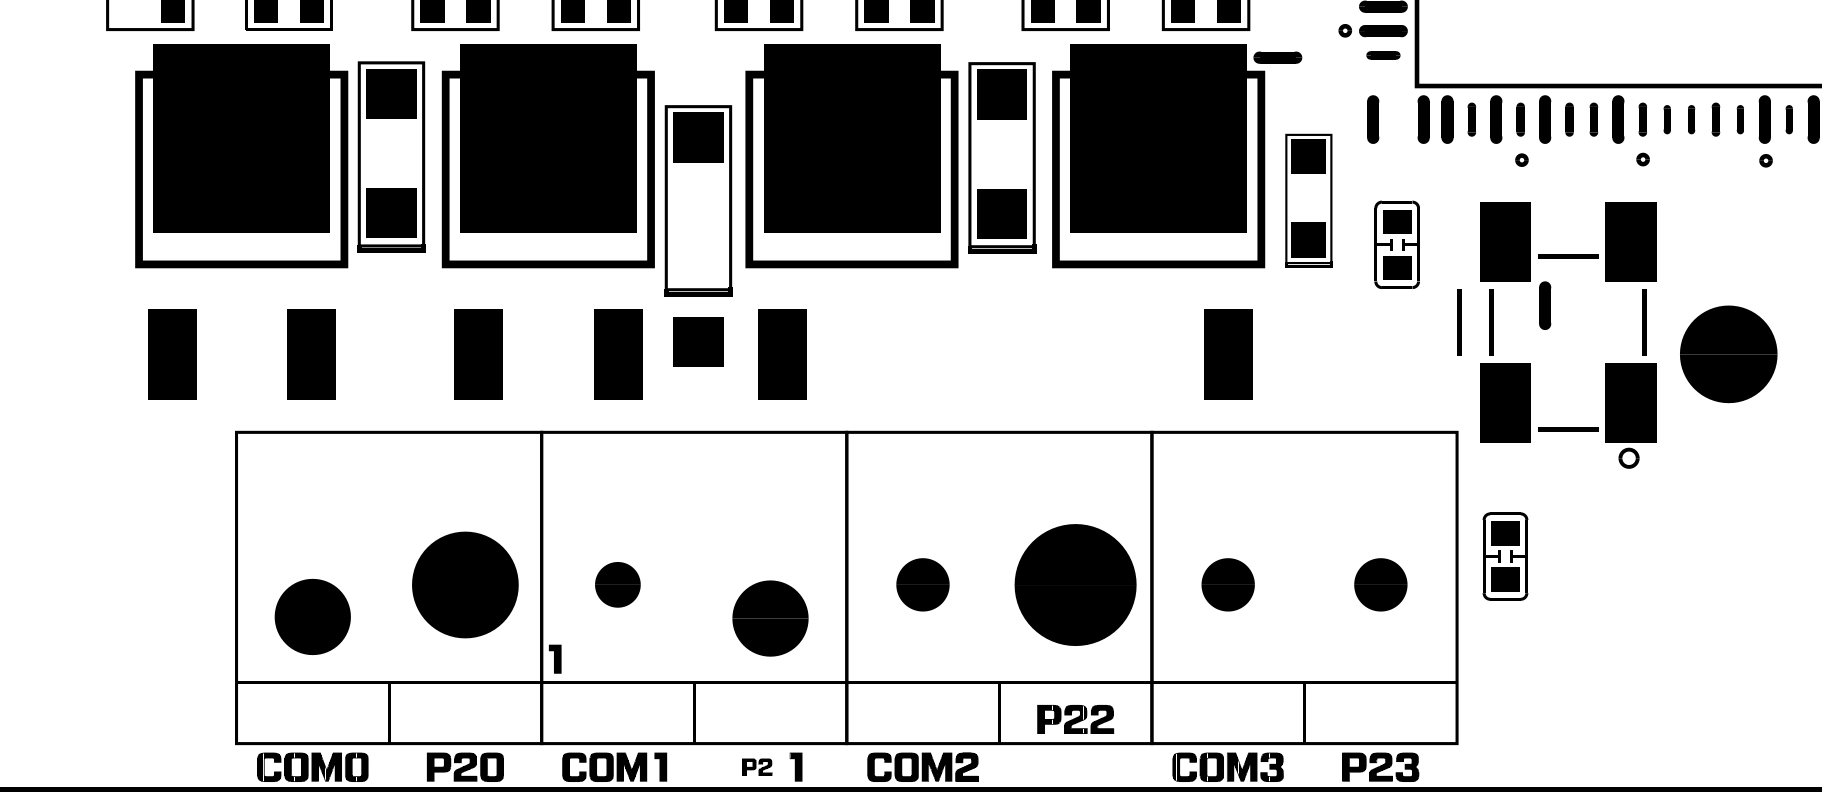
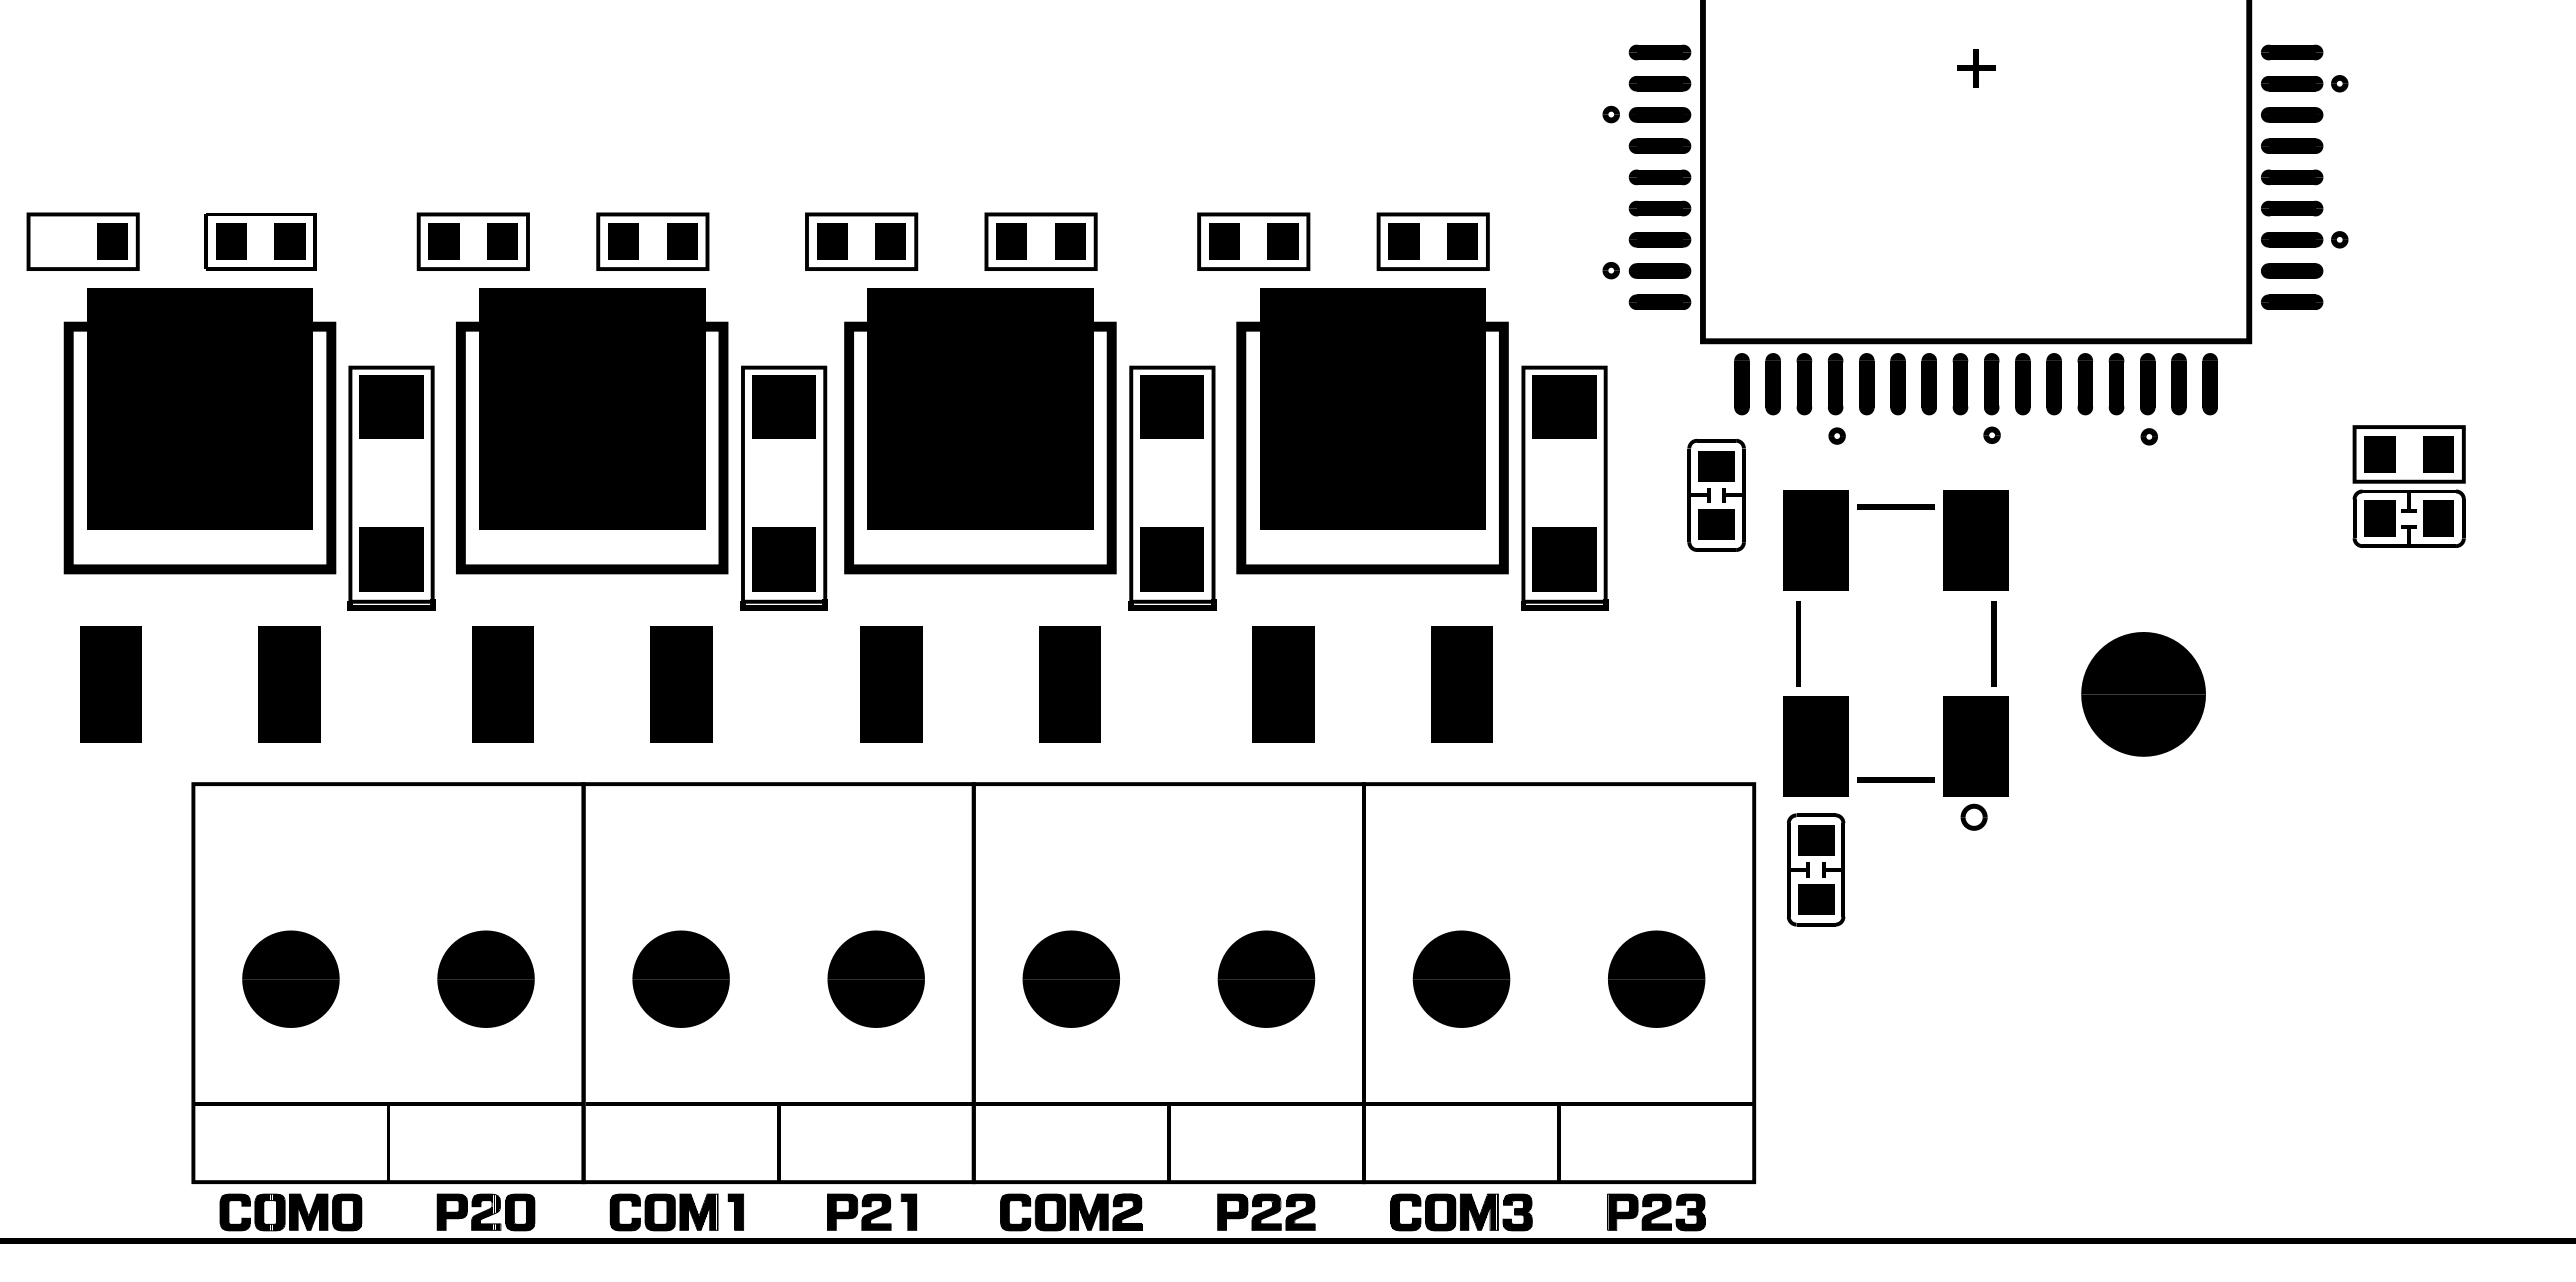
part: (1383, 54) -> (1659, 301), size x1.43
part: (1277, 57) -> (1524, 304), removed
part: (1372, 119) -> (1646, 384), removed
part: (1423, 119) -> (1711, 384), removed
part: (1471, 119) -> (1772, 384), size x1.43
part: (1520, 119) -> (1835, 384), size x1.43
part: (1569, 119) -> (1897, 384), size x1.43
part: (1593, 119) -> (1928, 384), size x1.43
part: (1642, 119) -> (1991, 384), size x1.43
part: (1666, 119) -> (2022, 384), size x1.67
part: (1691, 119) -> (2053, 384), size x1.67
part: (1715, 119) -> (2084, 384), size x1.43
part: (1740, 119) -> (2116, 384), size x1.67
part: (1788, 119) -> (2178, 384), size x1.67
part: (391, 156) -> (391, 487), moved
part: (1002, 157) -> (1172, 487), moved
part: (1308, 200) -> (1564, 487), size x1.43
part: (1397, 244) -> (1716, 494), moved
line: (1567, 255) -> (1895, 506), moved
part: (1544, 305) -> (1866, 622), removed
line: (1459, 322) -> (1757, 643), removed
part: (697, 341) -> (783, 559), moved
part: (921, 354) -> (1069, 684), added
part: (1088, 354) -> (1283, 684), added
part: (1728, 354) -> (2143, 694), moved
part: (1505, 556) -> (1816, 869), moved
part: (464, 584) -> (485, 978), size x0.71
part: (617, 584) -> (680, 978), size x1.67
part: (922, 584) -> (1070, 978), size x1.43
part: (1075, 584) -> (1266, 978), size x0.62
part: (1228, 584) -> (1461, 978), size x1.43
part: (1380, 584) -> (1656, 978), size x1.43
part: (312, 616) -> (290, 978), moved
part: (769, 617) -> (875, 978), moved
part: (554, 658) -> (600, 1073), removed
part: (1075, 718) -> (1266, 1211), moved
part: (757, 766) -> (859, 1211), size x1.67

